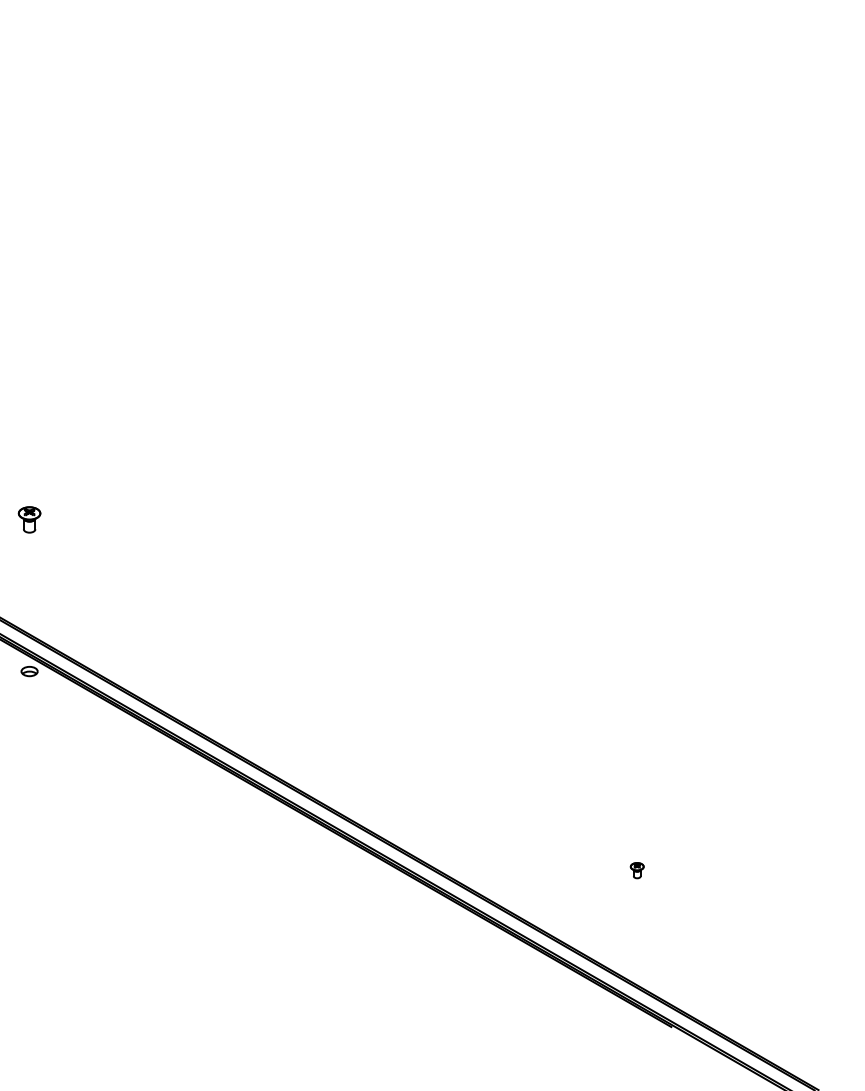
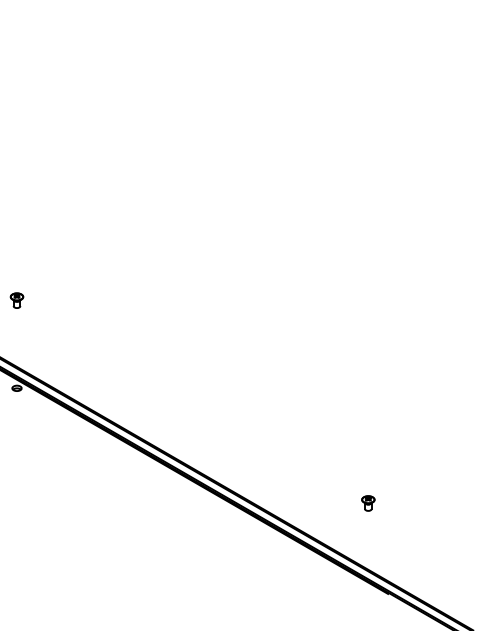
part: (637, 870) -> (368, 503), size x1.67

